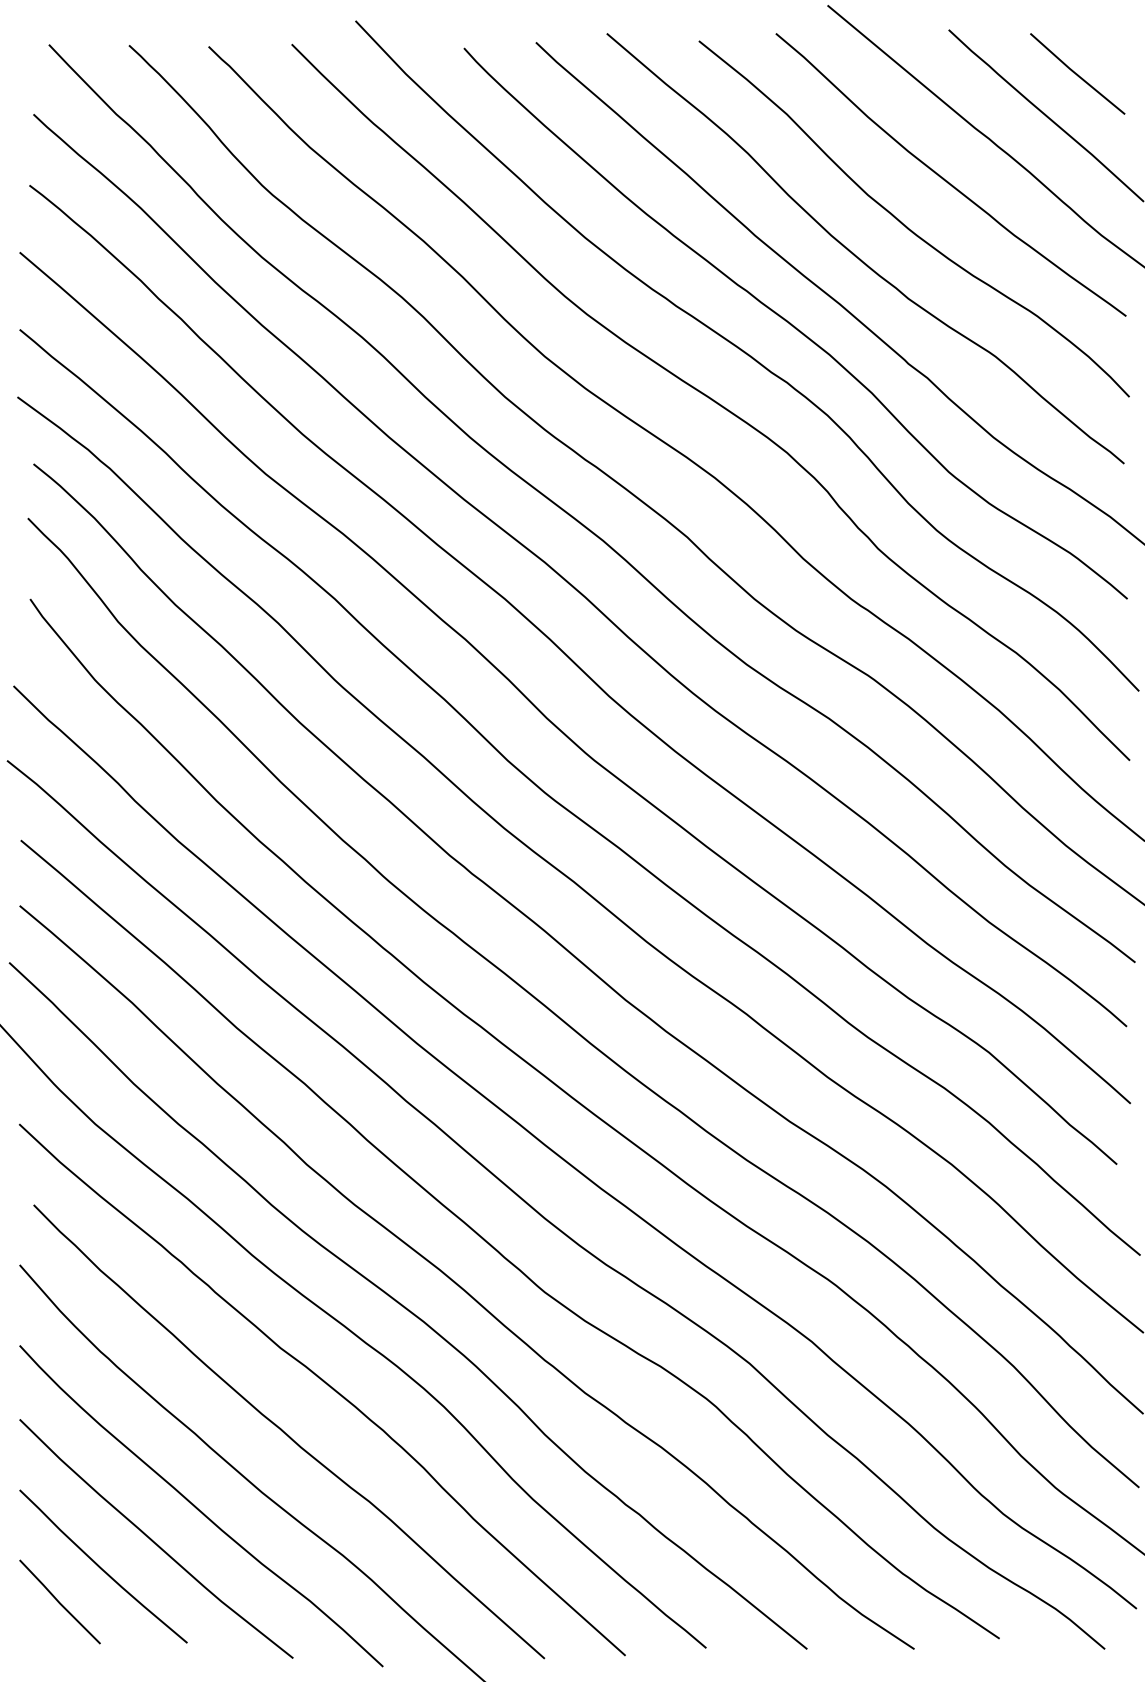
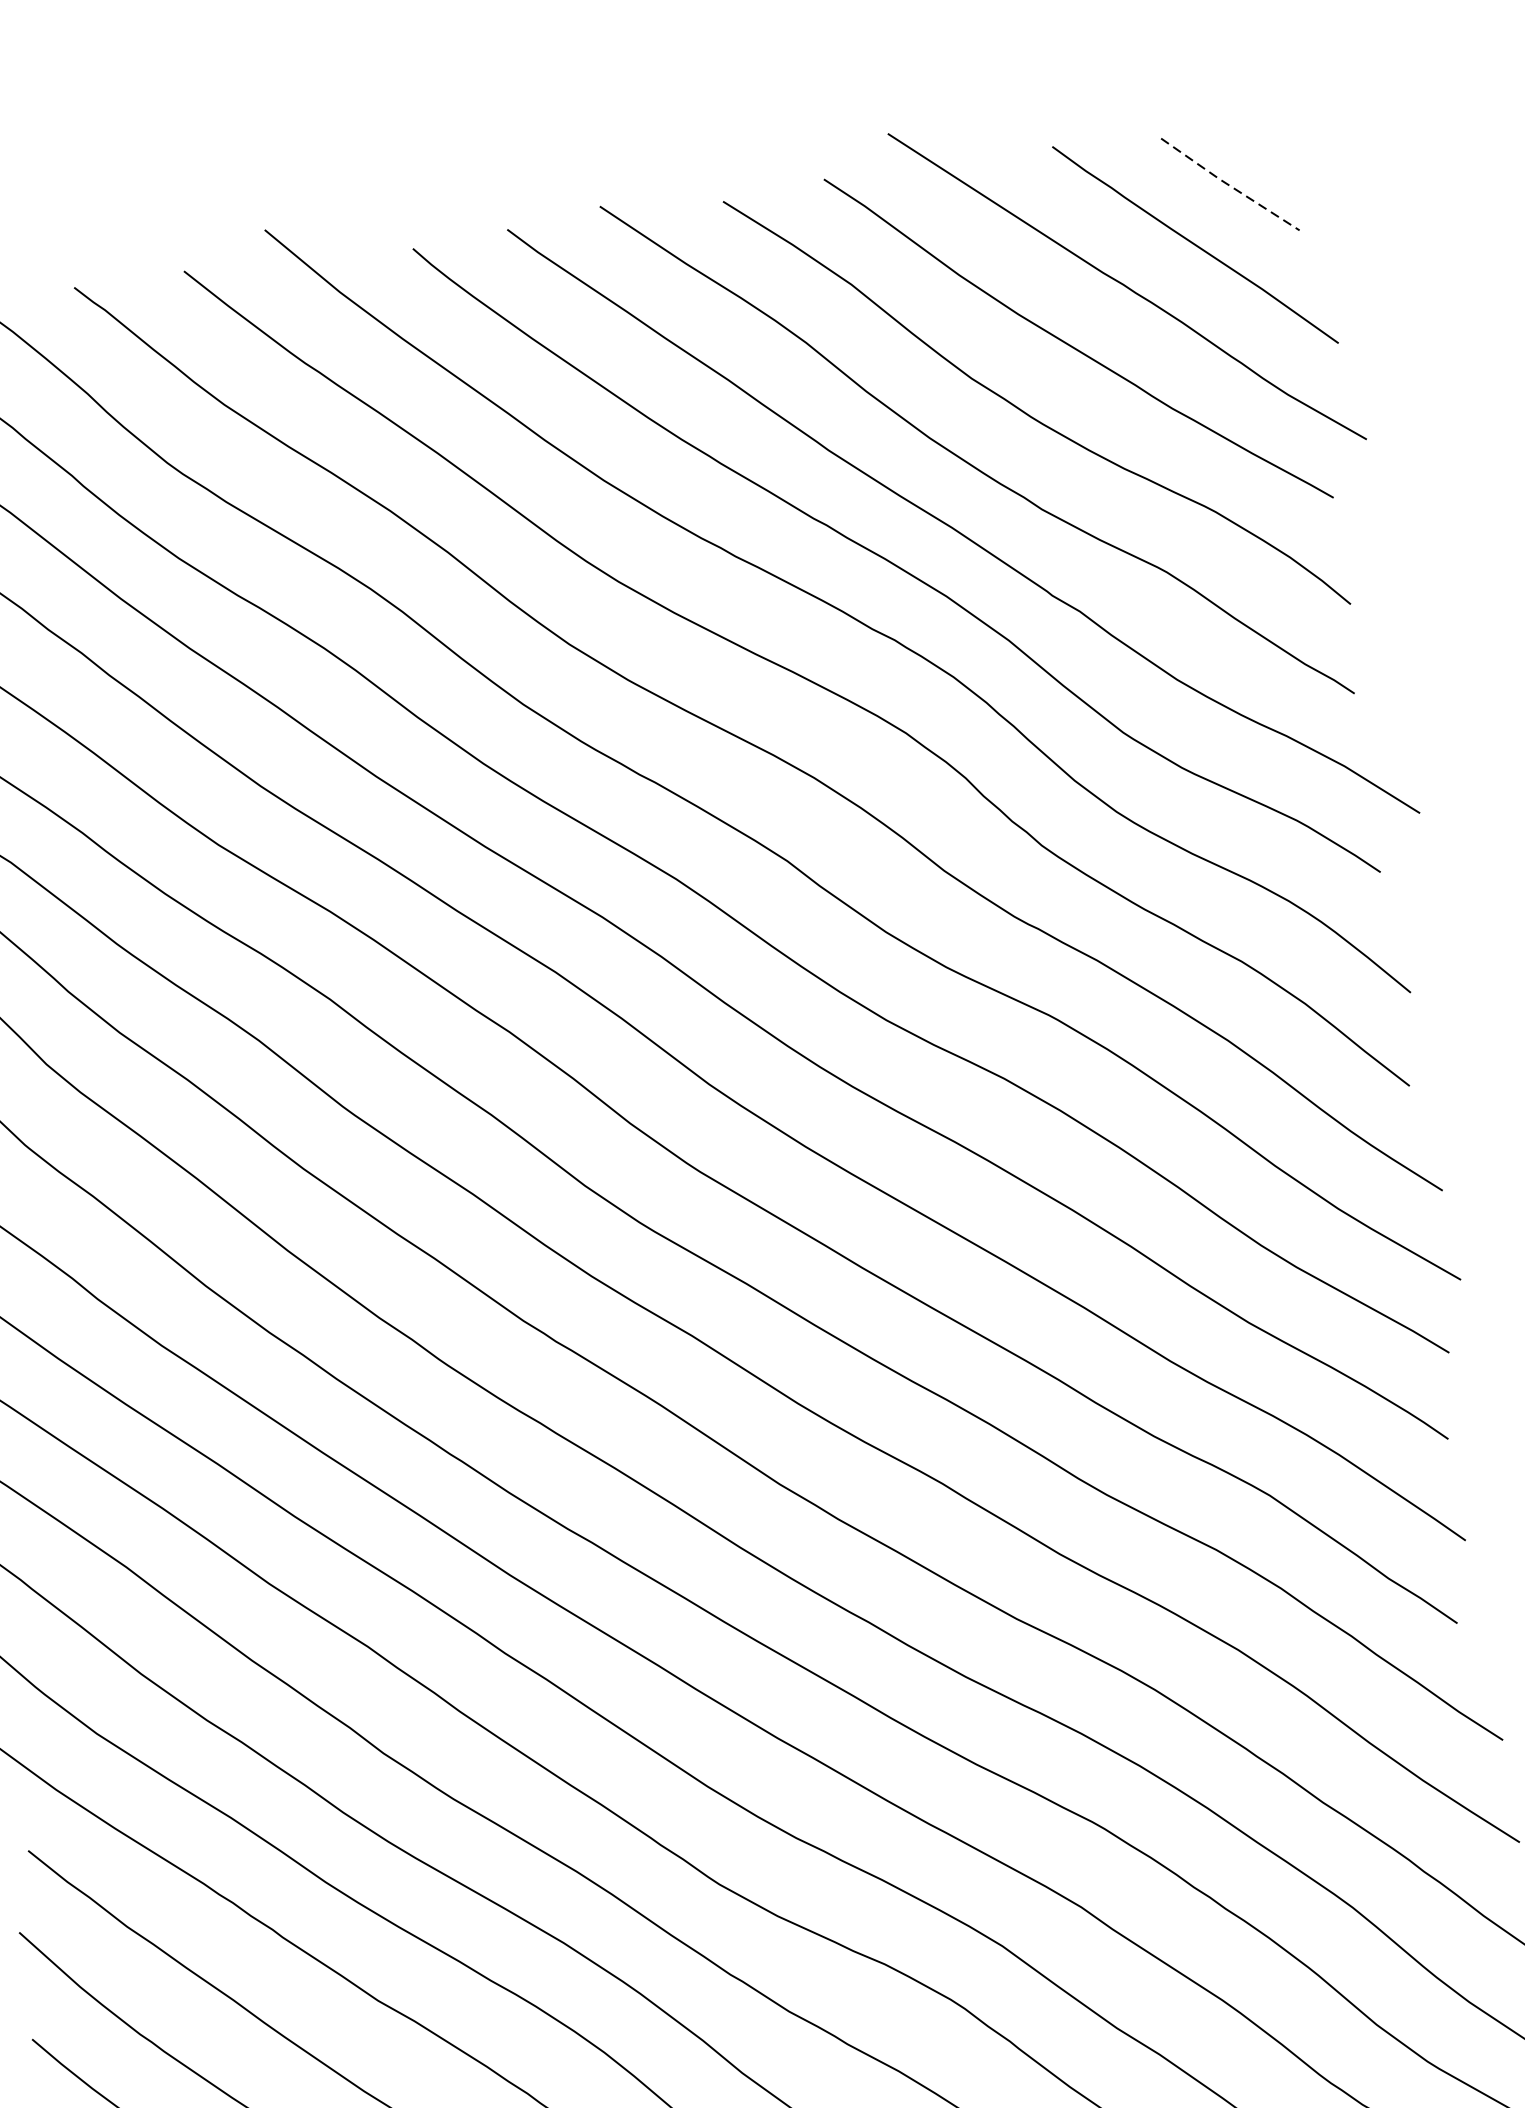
line: (1076, 74) -> (1228, 185), solid -> dashed

